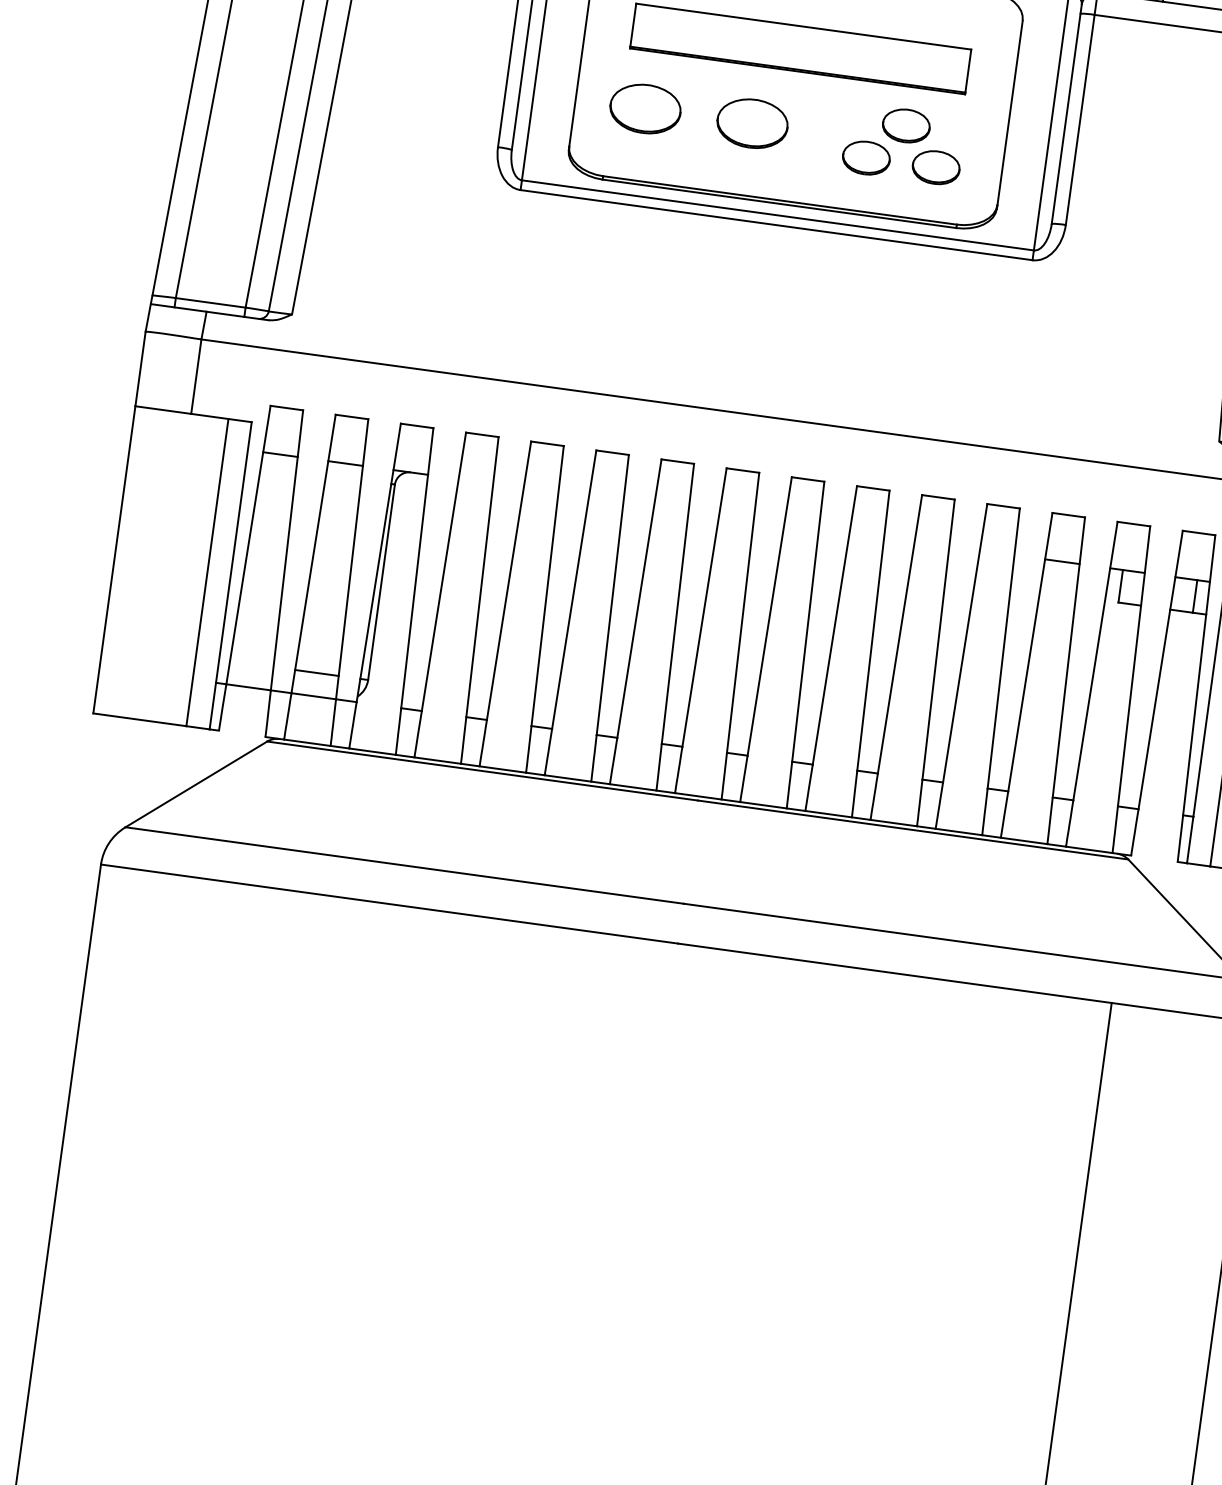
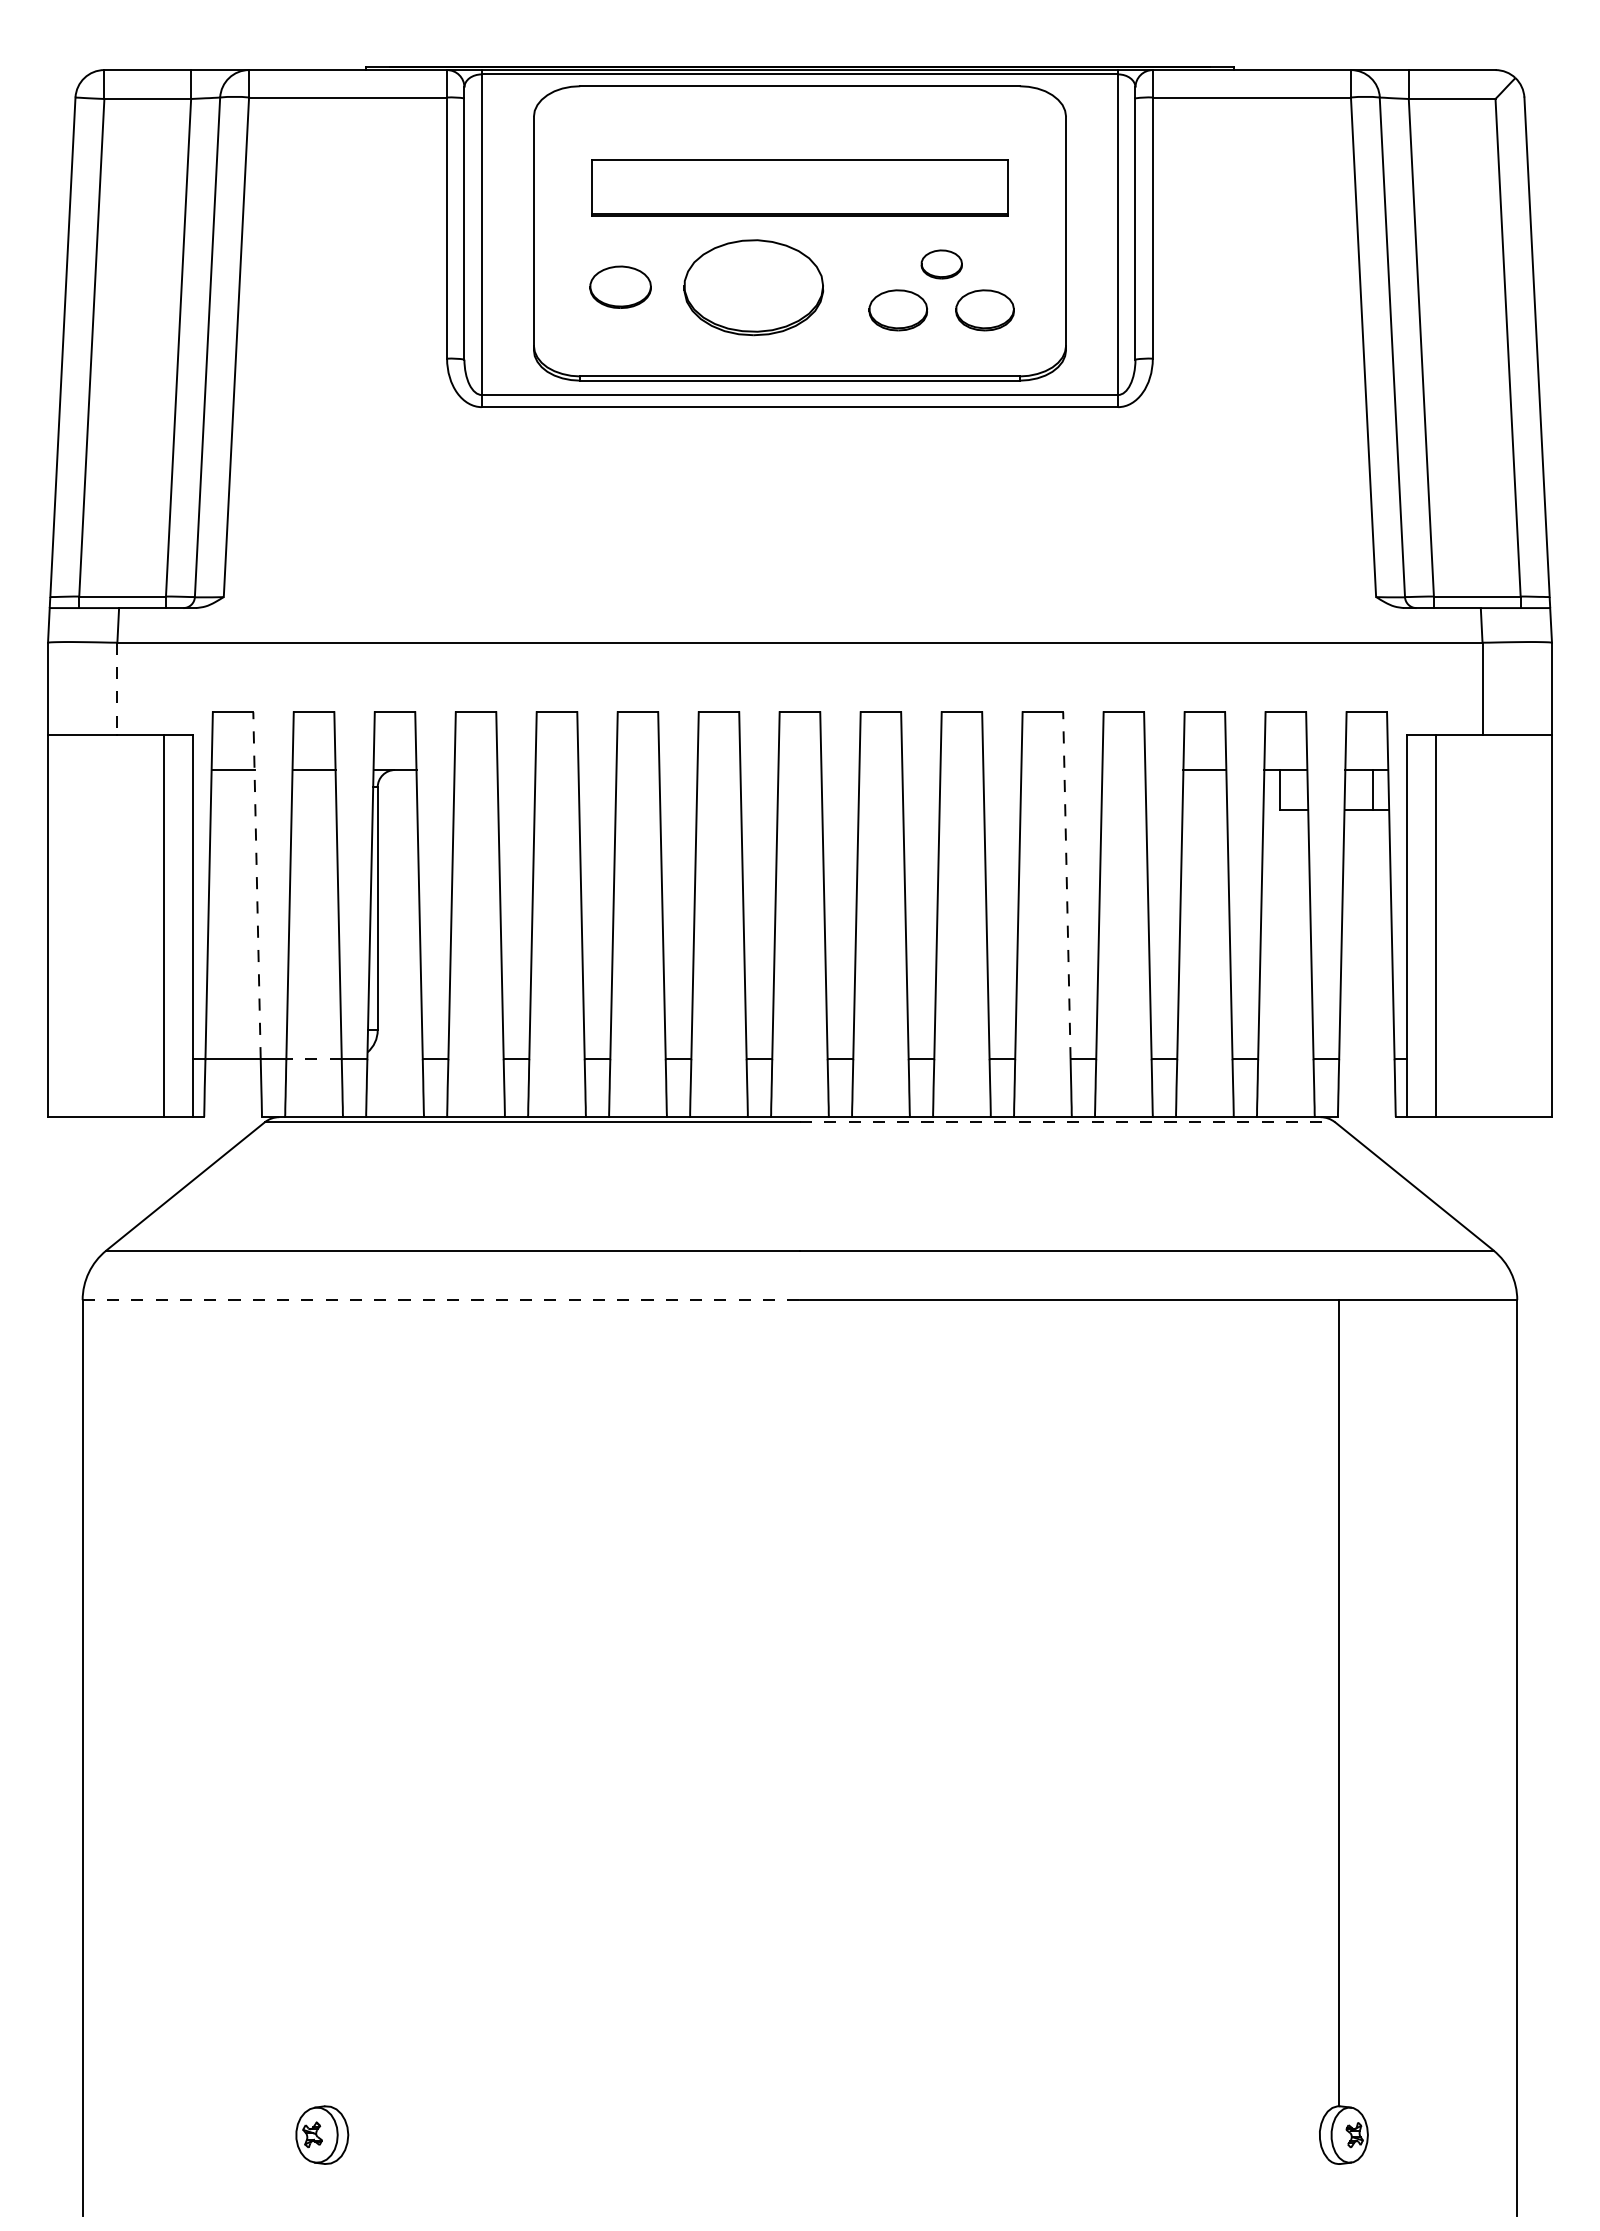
part: (645, 108) -> (620, 286), size x0.7
part: (752, 122) -> (753, 286), size x1.6
part: (906, 125) -> (941, 264), size x0.7
line: (196, 377) -> (117, 689), solid -> dashed
line: (287, 550) -> (257, 885), solid -> dashed
line: (938, 639) -> (1066, 885), solid -> dashed
line: (316, 673) -> (313, 1030), removed
line: (314, 696) -> (314, 1059), solid -> dashed
line: (912, 830) -> (1067, 1122), solid -> dashed
line: (389, 904) -> (441, 1300), solid -> dashed

